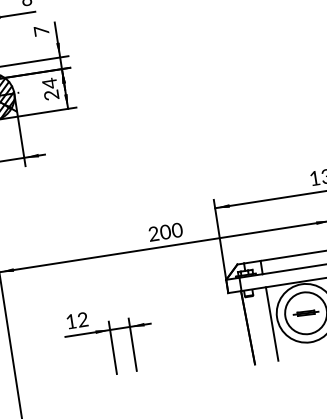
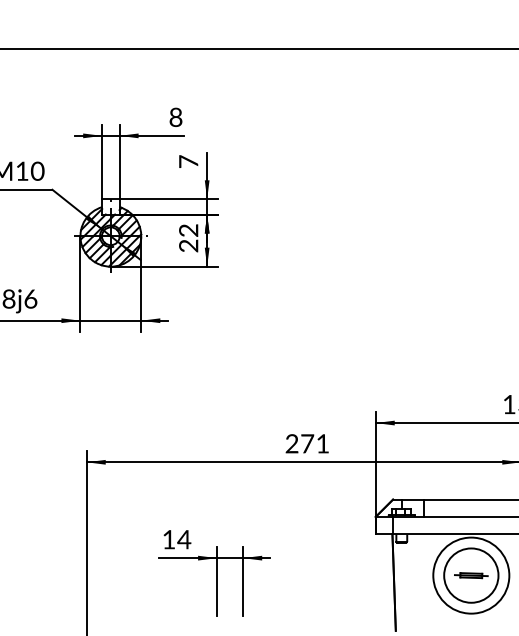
text: (49, 83) -> (188, 230), 24 -> 22
text: (170, 231) -> (314, 443), 200 -> 271
text: (83, 319) -> (184, 539), 12 -> 14
line: (271, 323) -> (425, 582), removed

